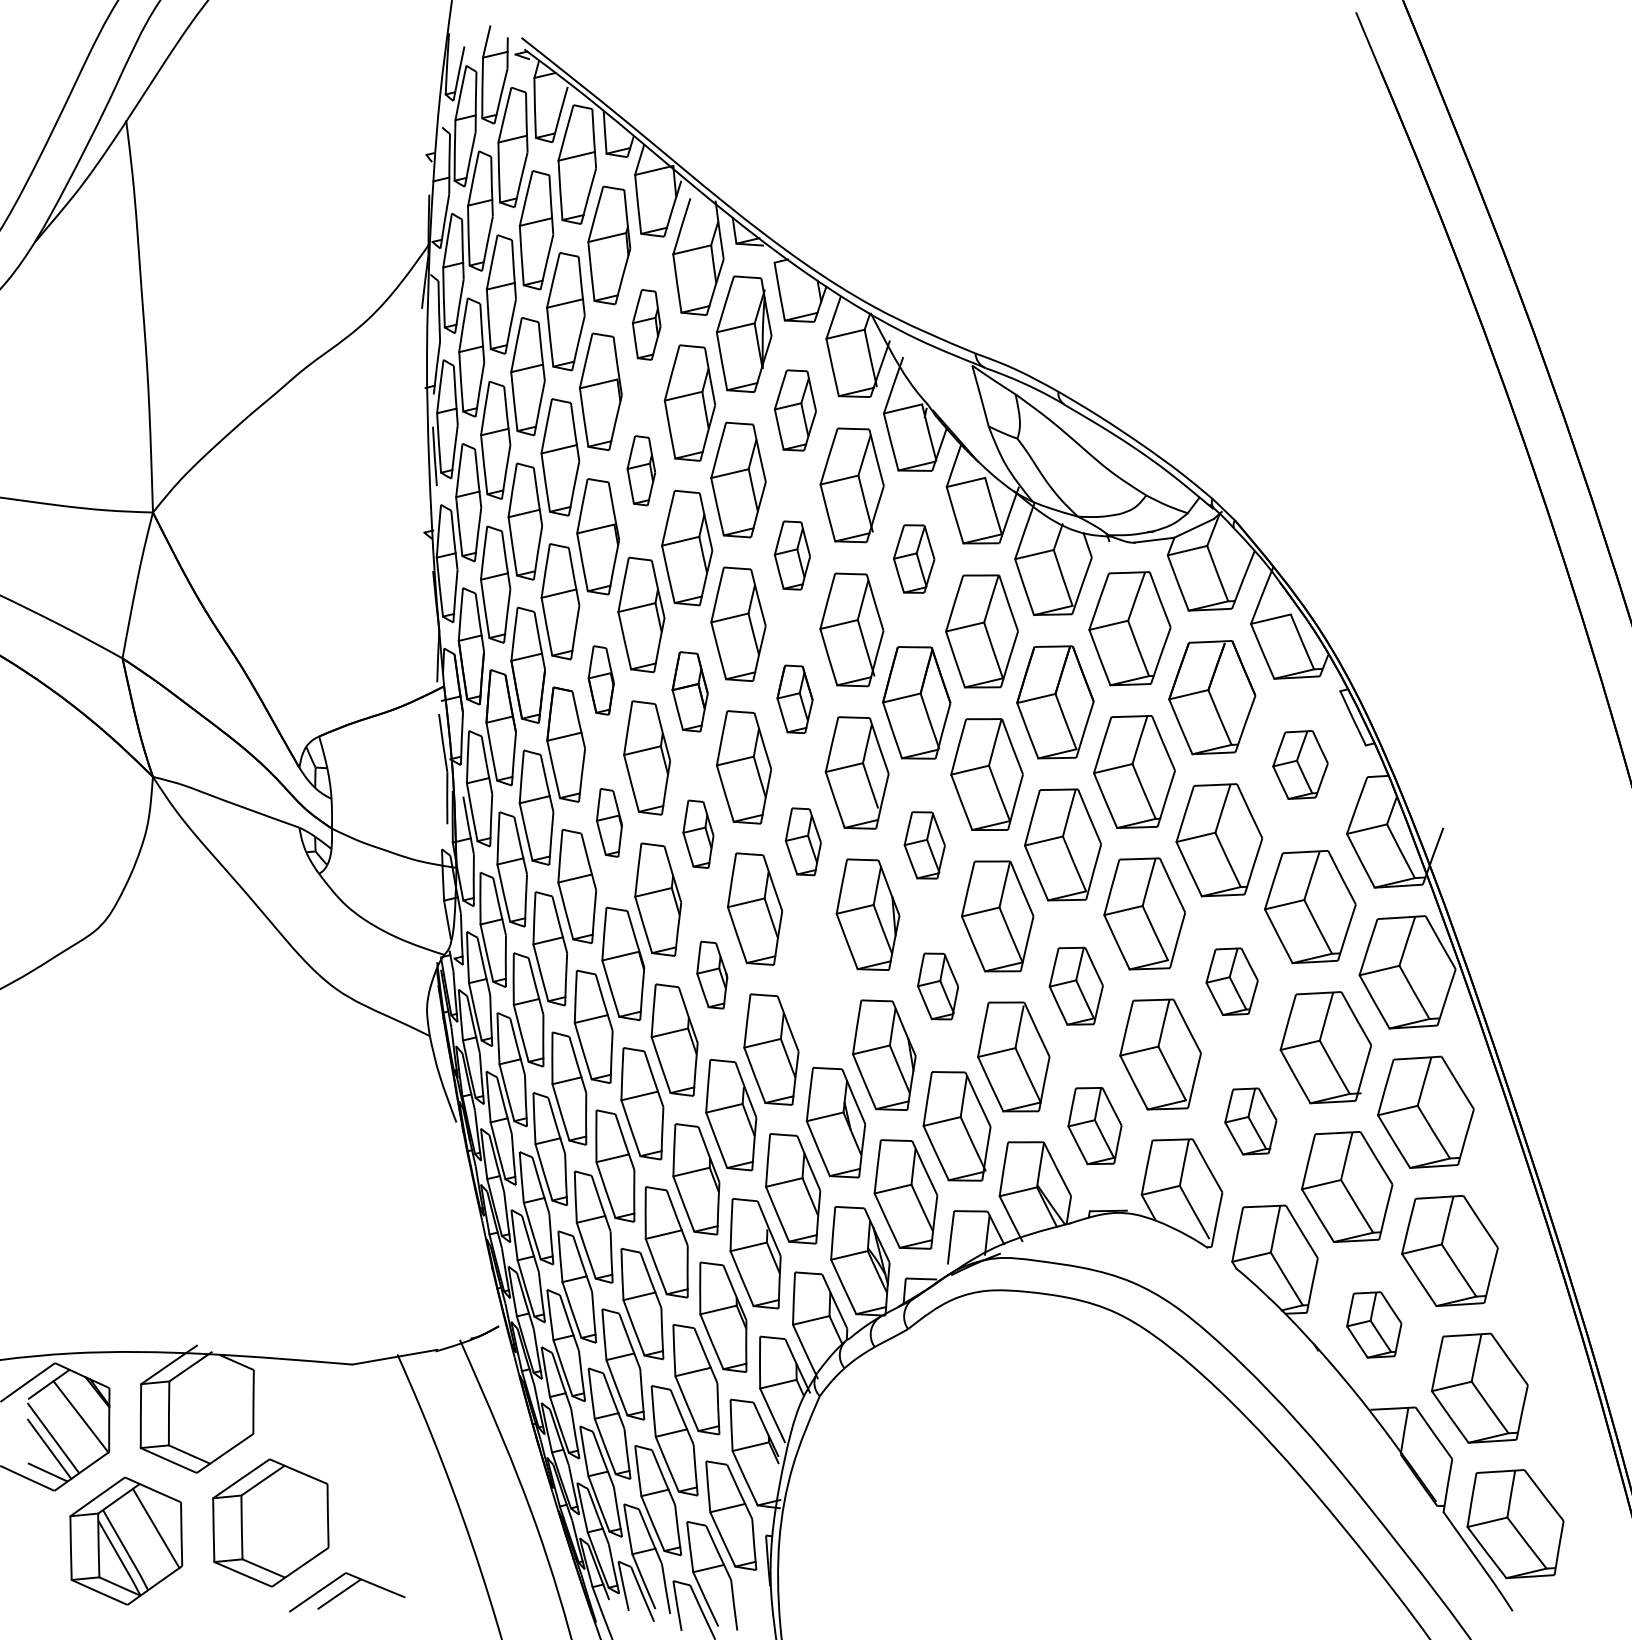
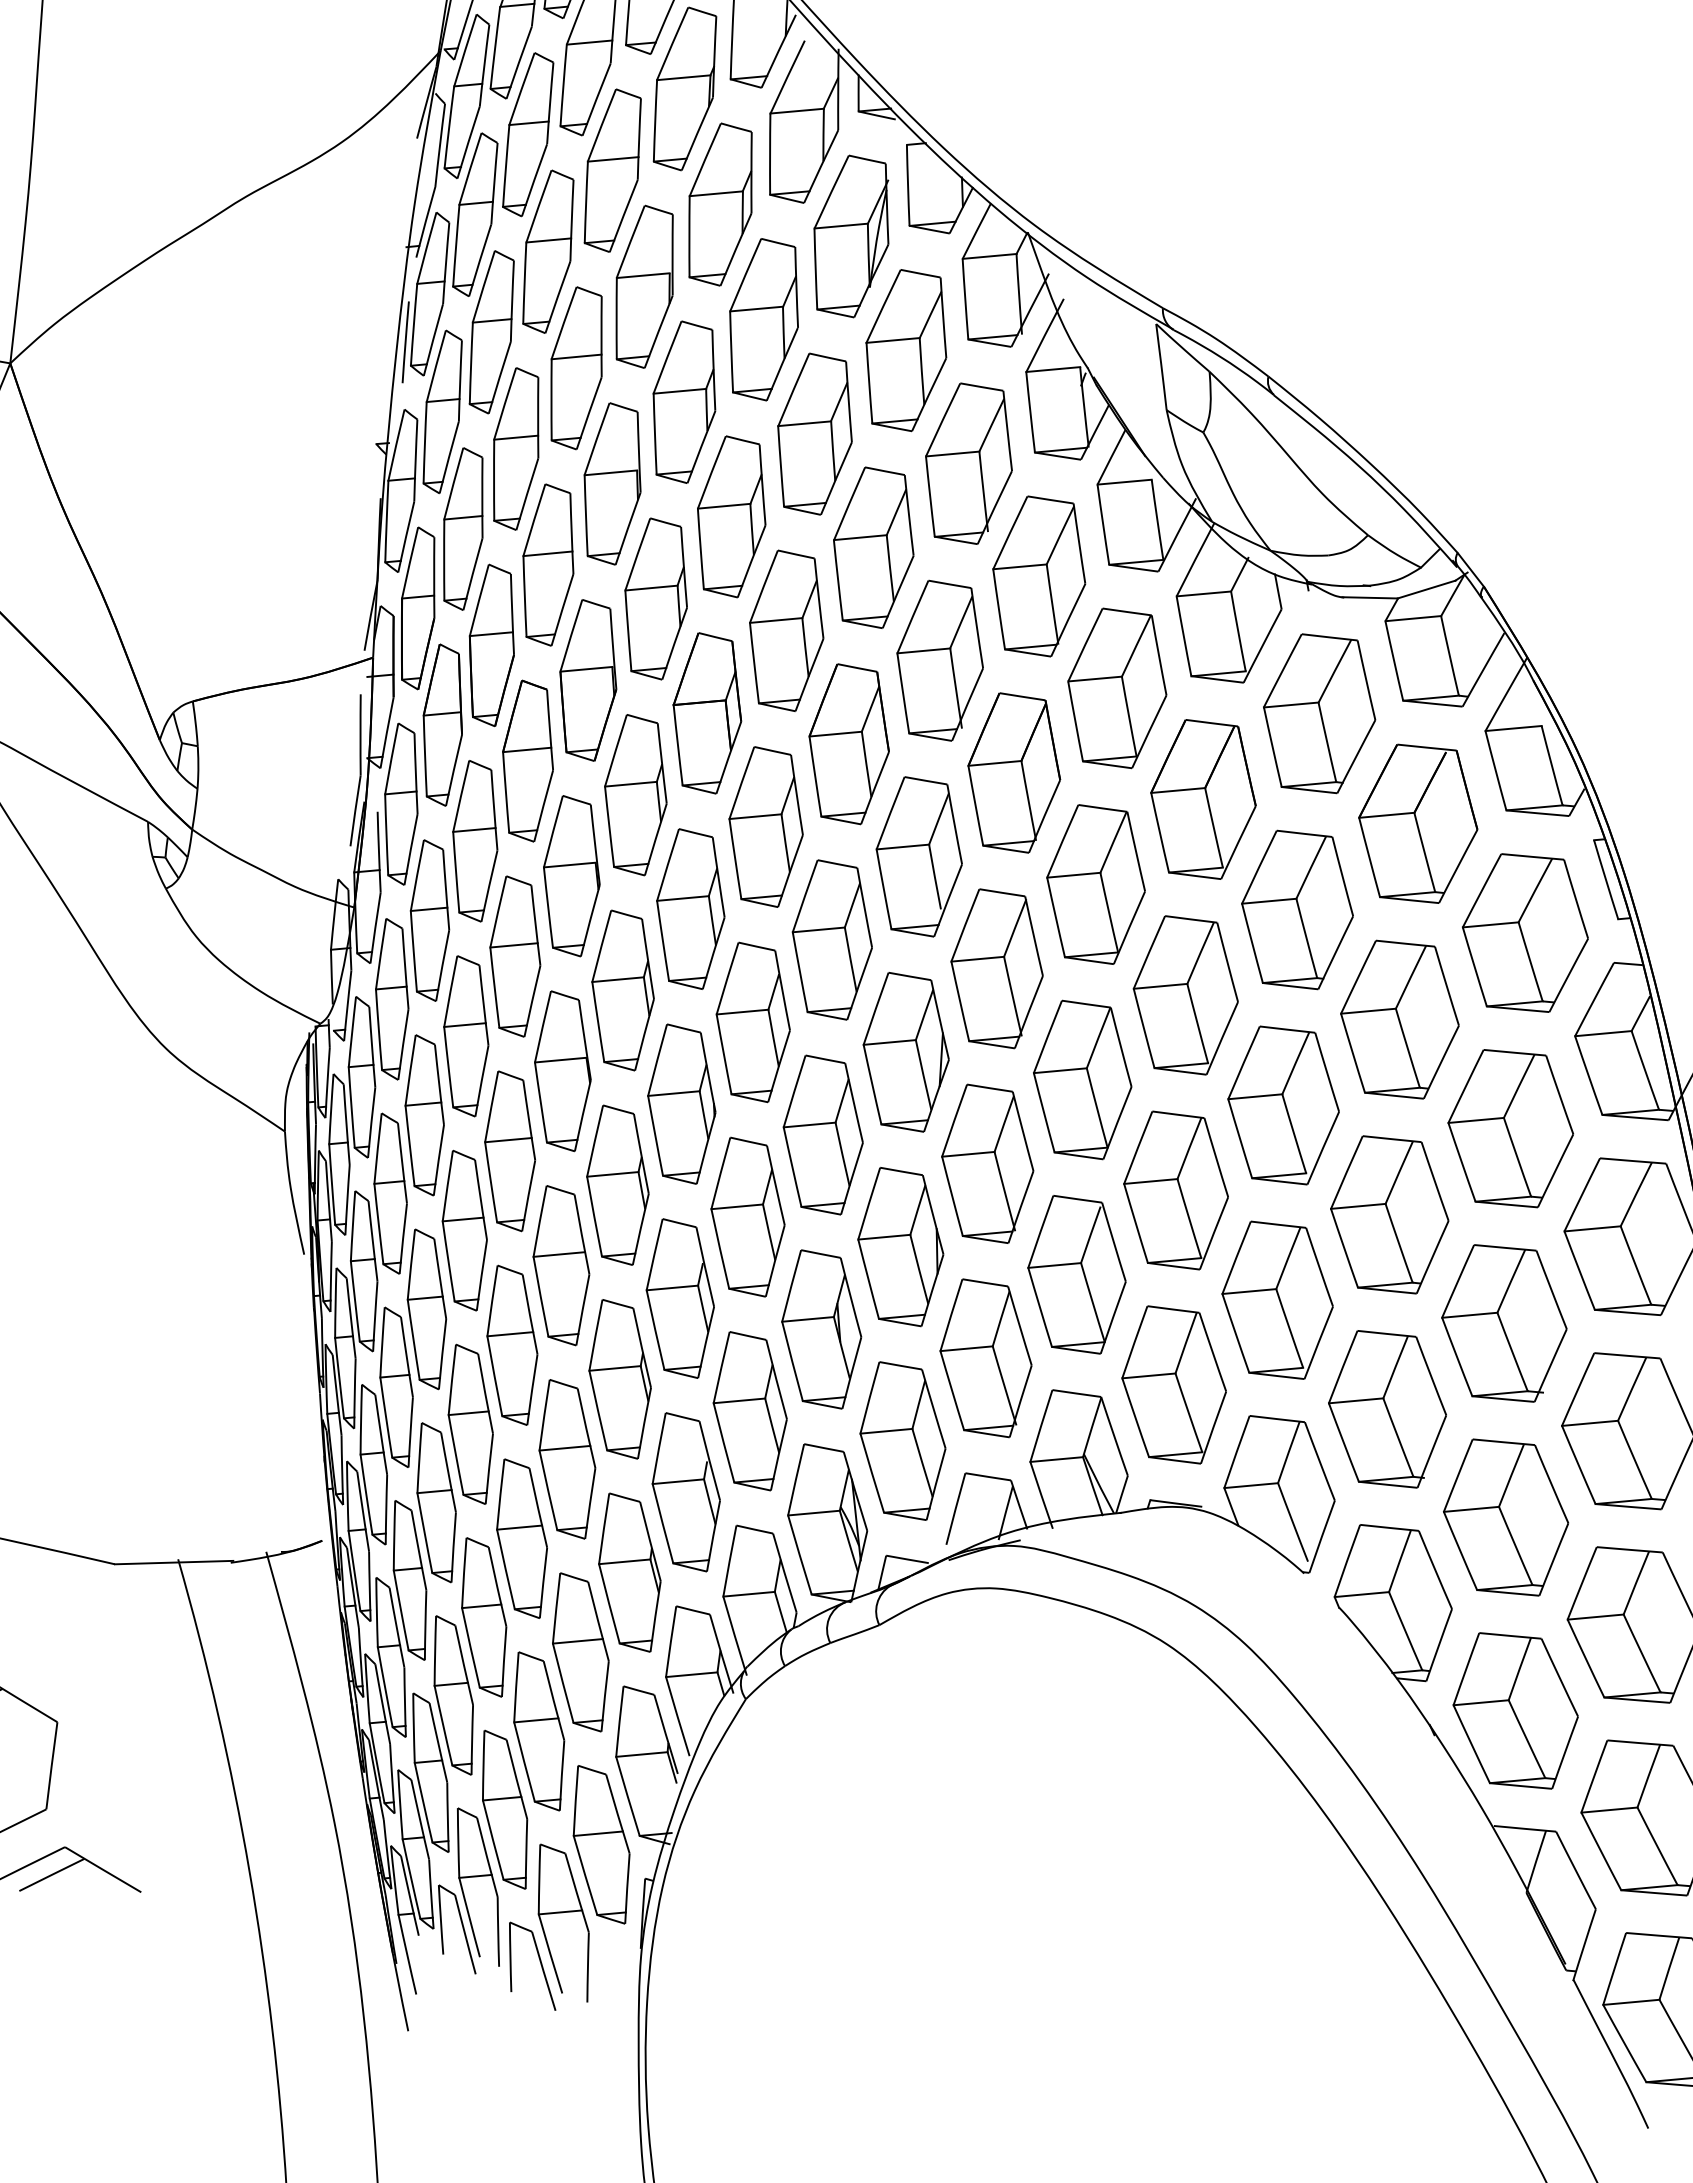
part: (646, 324) -> (720, 204), size x1.67
part: (795, 410) -> (906, 350), size x1.43
part: (641, 470) -> (684, 402), size x1.67
part: (792, 555) -> (873, 547), size x1.67
part: (913, 558) -> (1038, 575), size x1.67
part: (601, 680) -> (588, 680), size x1.67
part: (690, 691) -> (708, 713), size x1.43
part: (794, 699) -> (848, 744), size x1.67
part: (1300, 764) -> (1525, 932), size x1.67
part: (609, 822) -> (571, 875), size x1.67
part: (698, 834) -> (690, 909), size x1.67
part: (803, 841) -> (832, 939), size x1.67
part: (924, 845) -> (996, 968), size x1.67
part: (712, 974) -> (682, 1103), size x1.67
part: (1231, 981) -> (1388, 1214), size x1.67
part: (816, 982) -> (822, 1134), added
part: (937, 986) -> (986, 1163), size x1.67
part: (1076, 986) -> (1176, 1191), size x1.43
part: (1250, 1121) -> (1387, 1409), size x1.67
part: (1094, 1125) -> (1173, 1384), size x1.43
part: (1374, 1324) -> (1516, 1710), size x1.67

